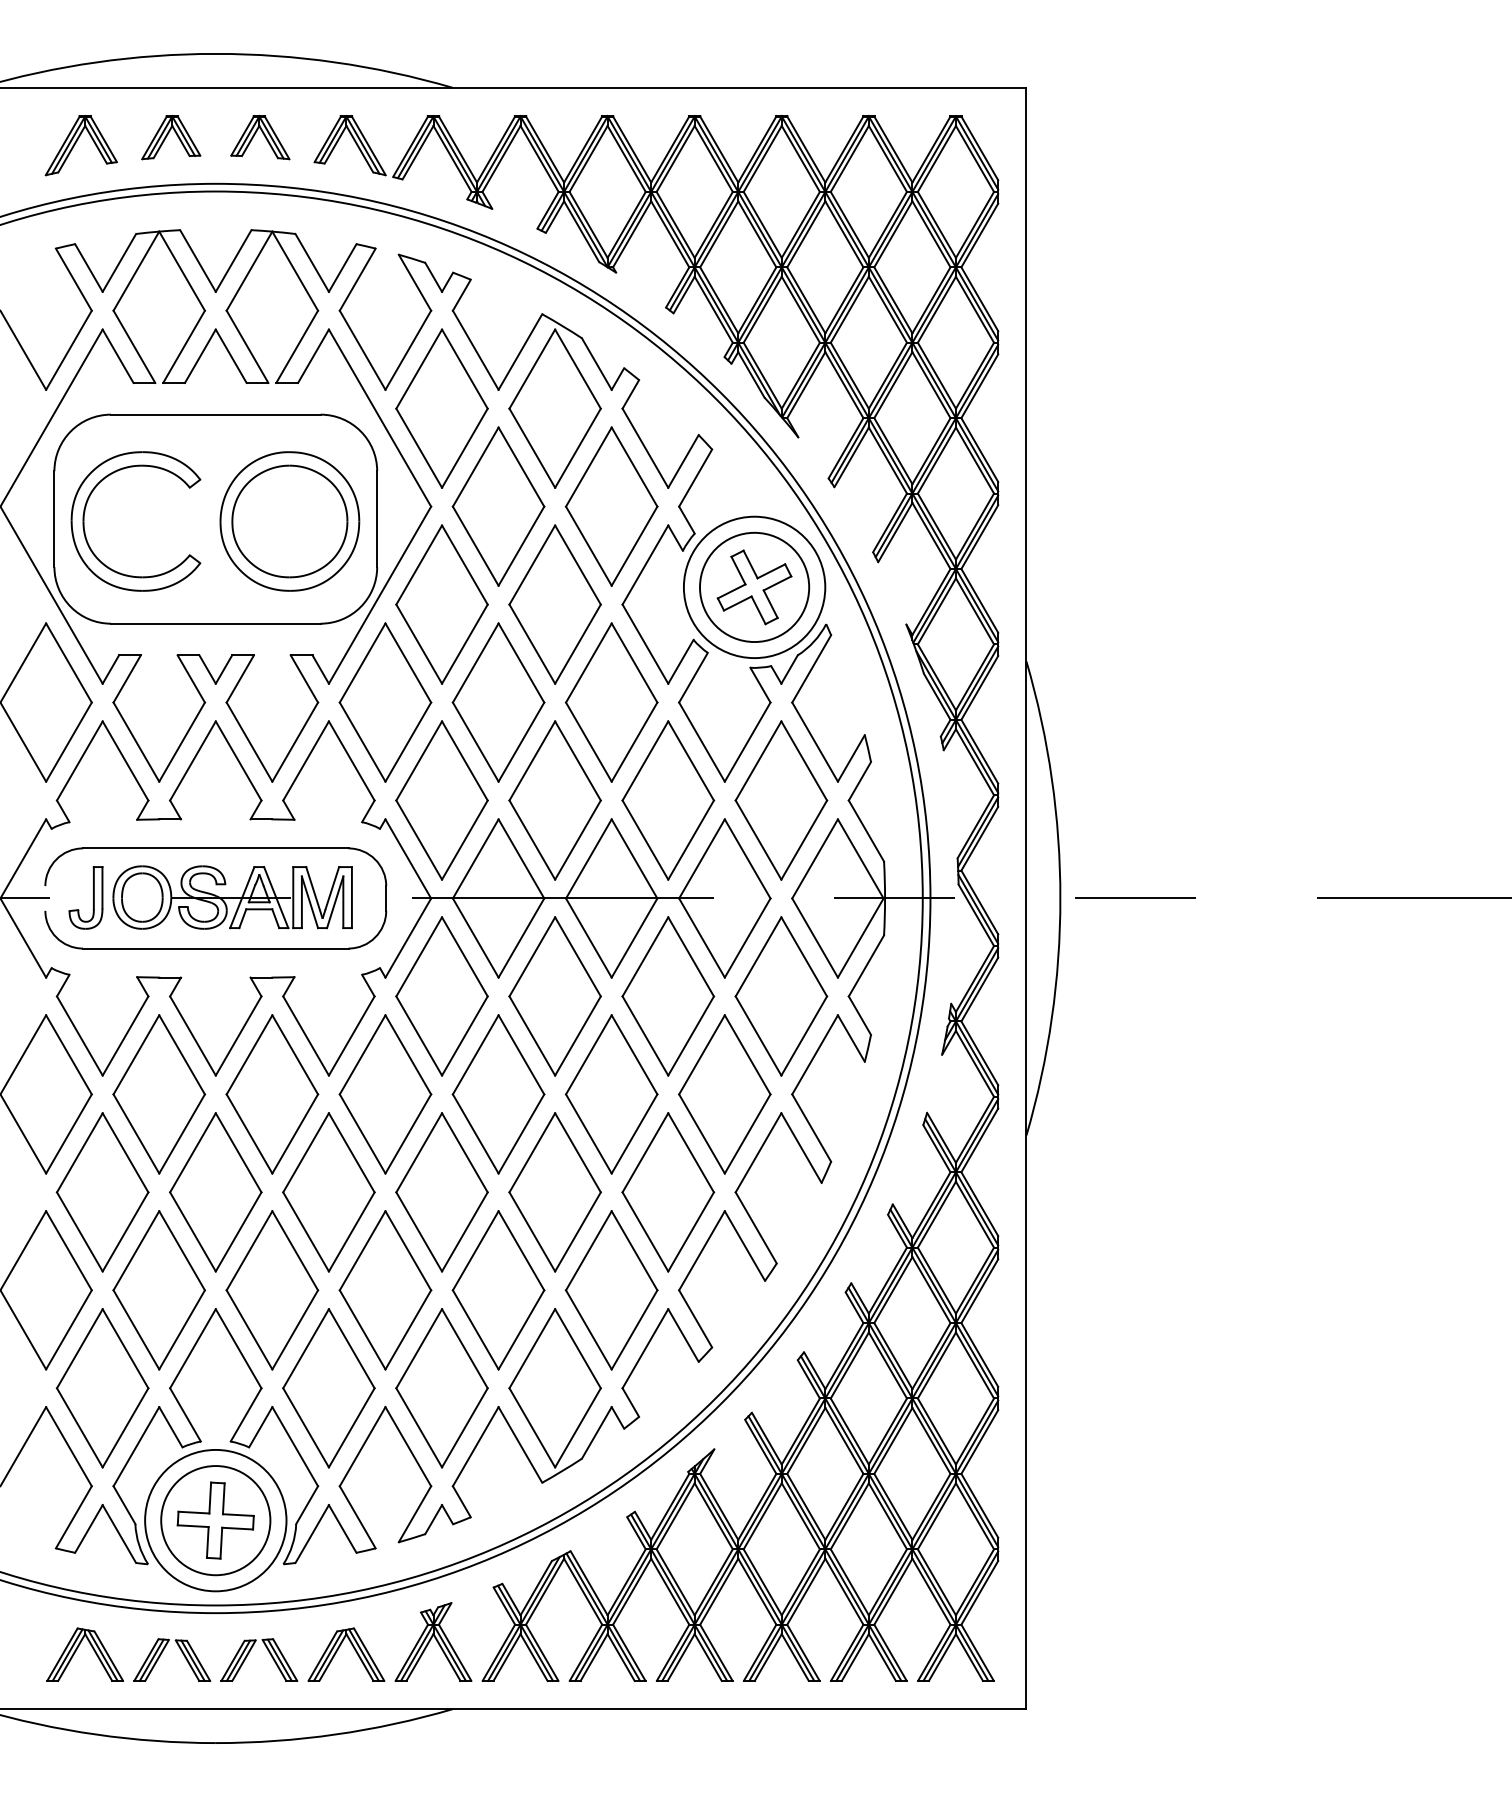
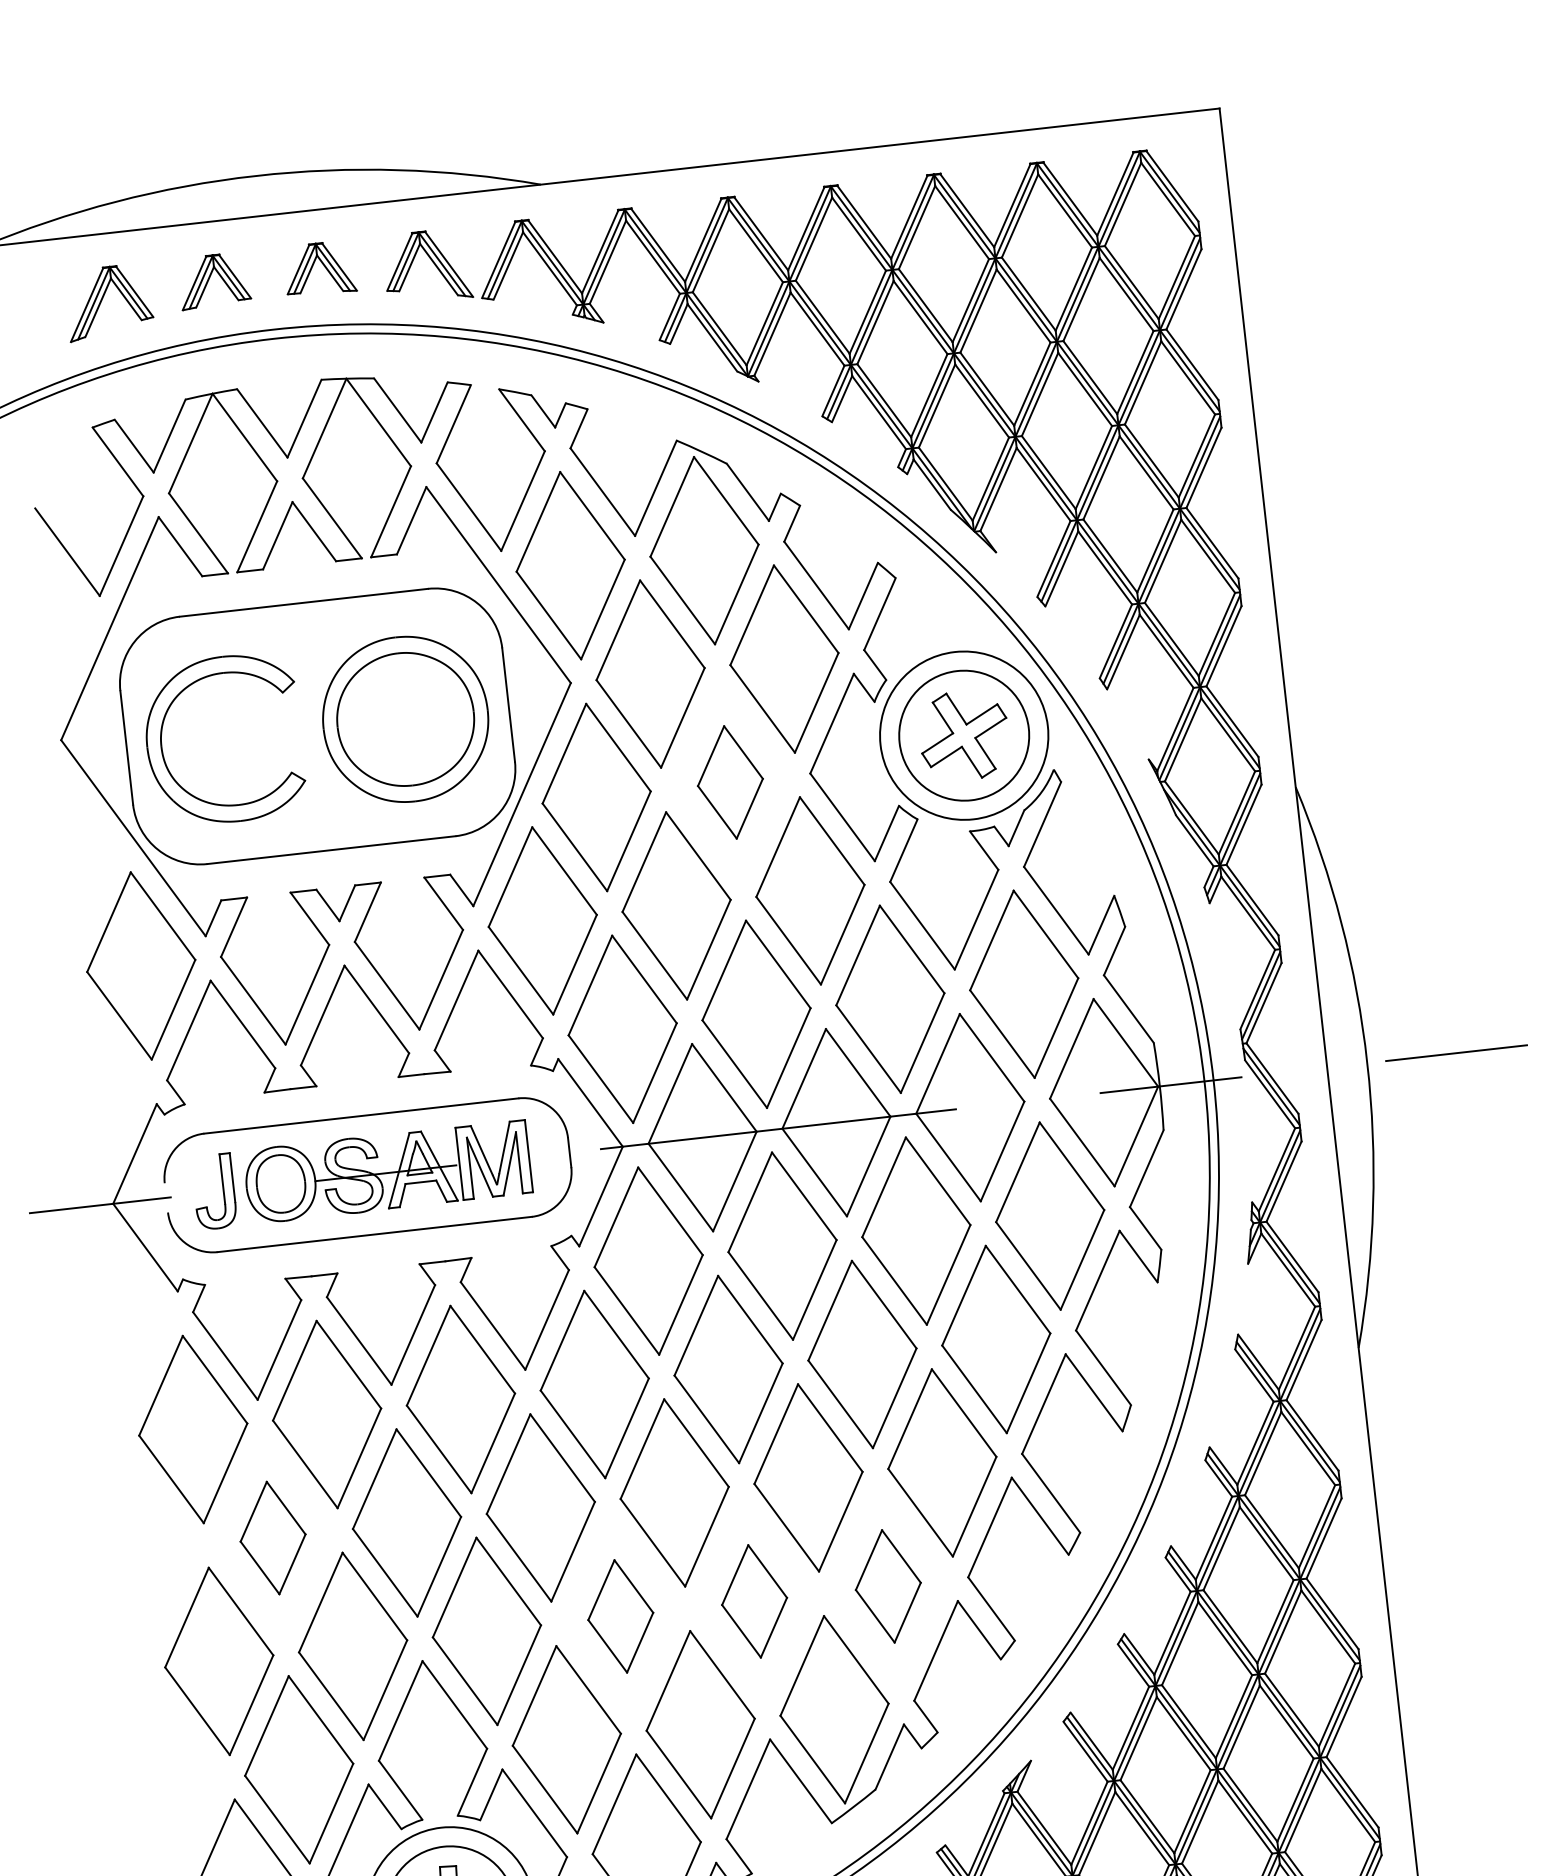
part: (554, 604) -> (729, 782), size x0.6
part: (102, 1192) -> (272, 1538), size x0.6
part: (385, 1290) -> (620, 1616), size x0.6
part: (498, 1290) -> (754, 1601), size x0.6
part: (611, 1290) -> (888, 1586), size x0.6

